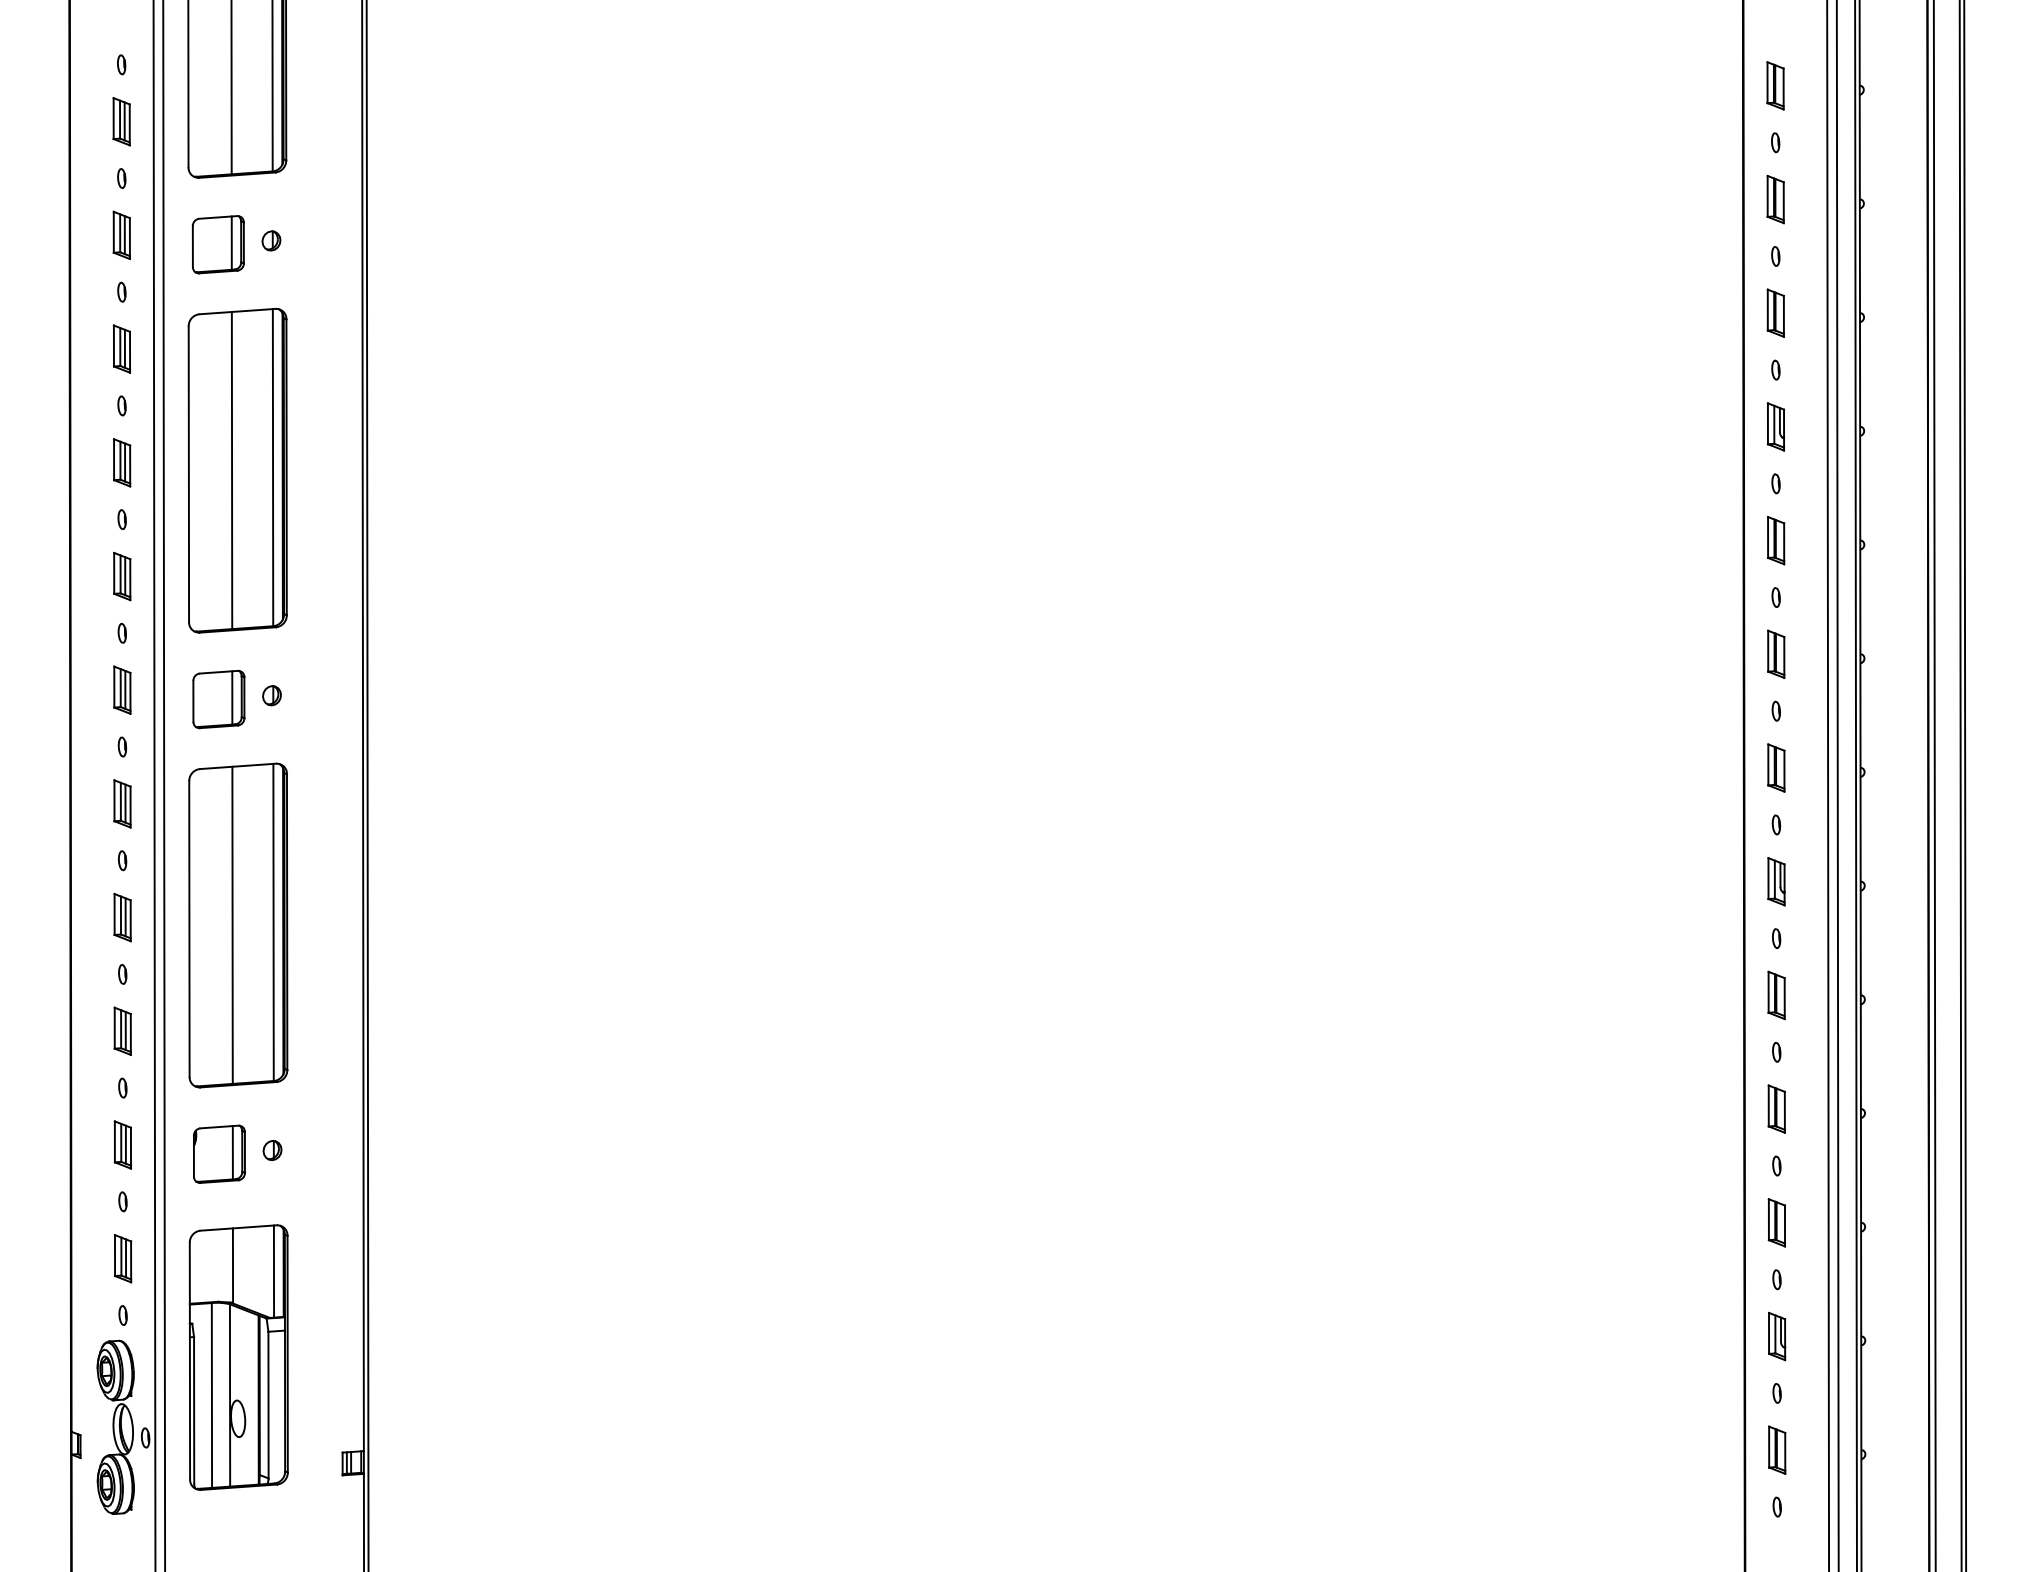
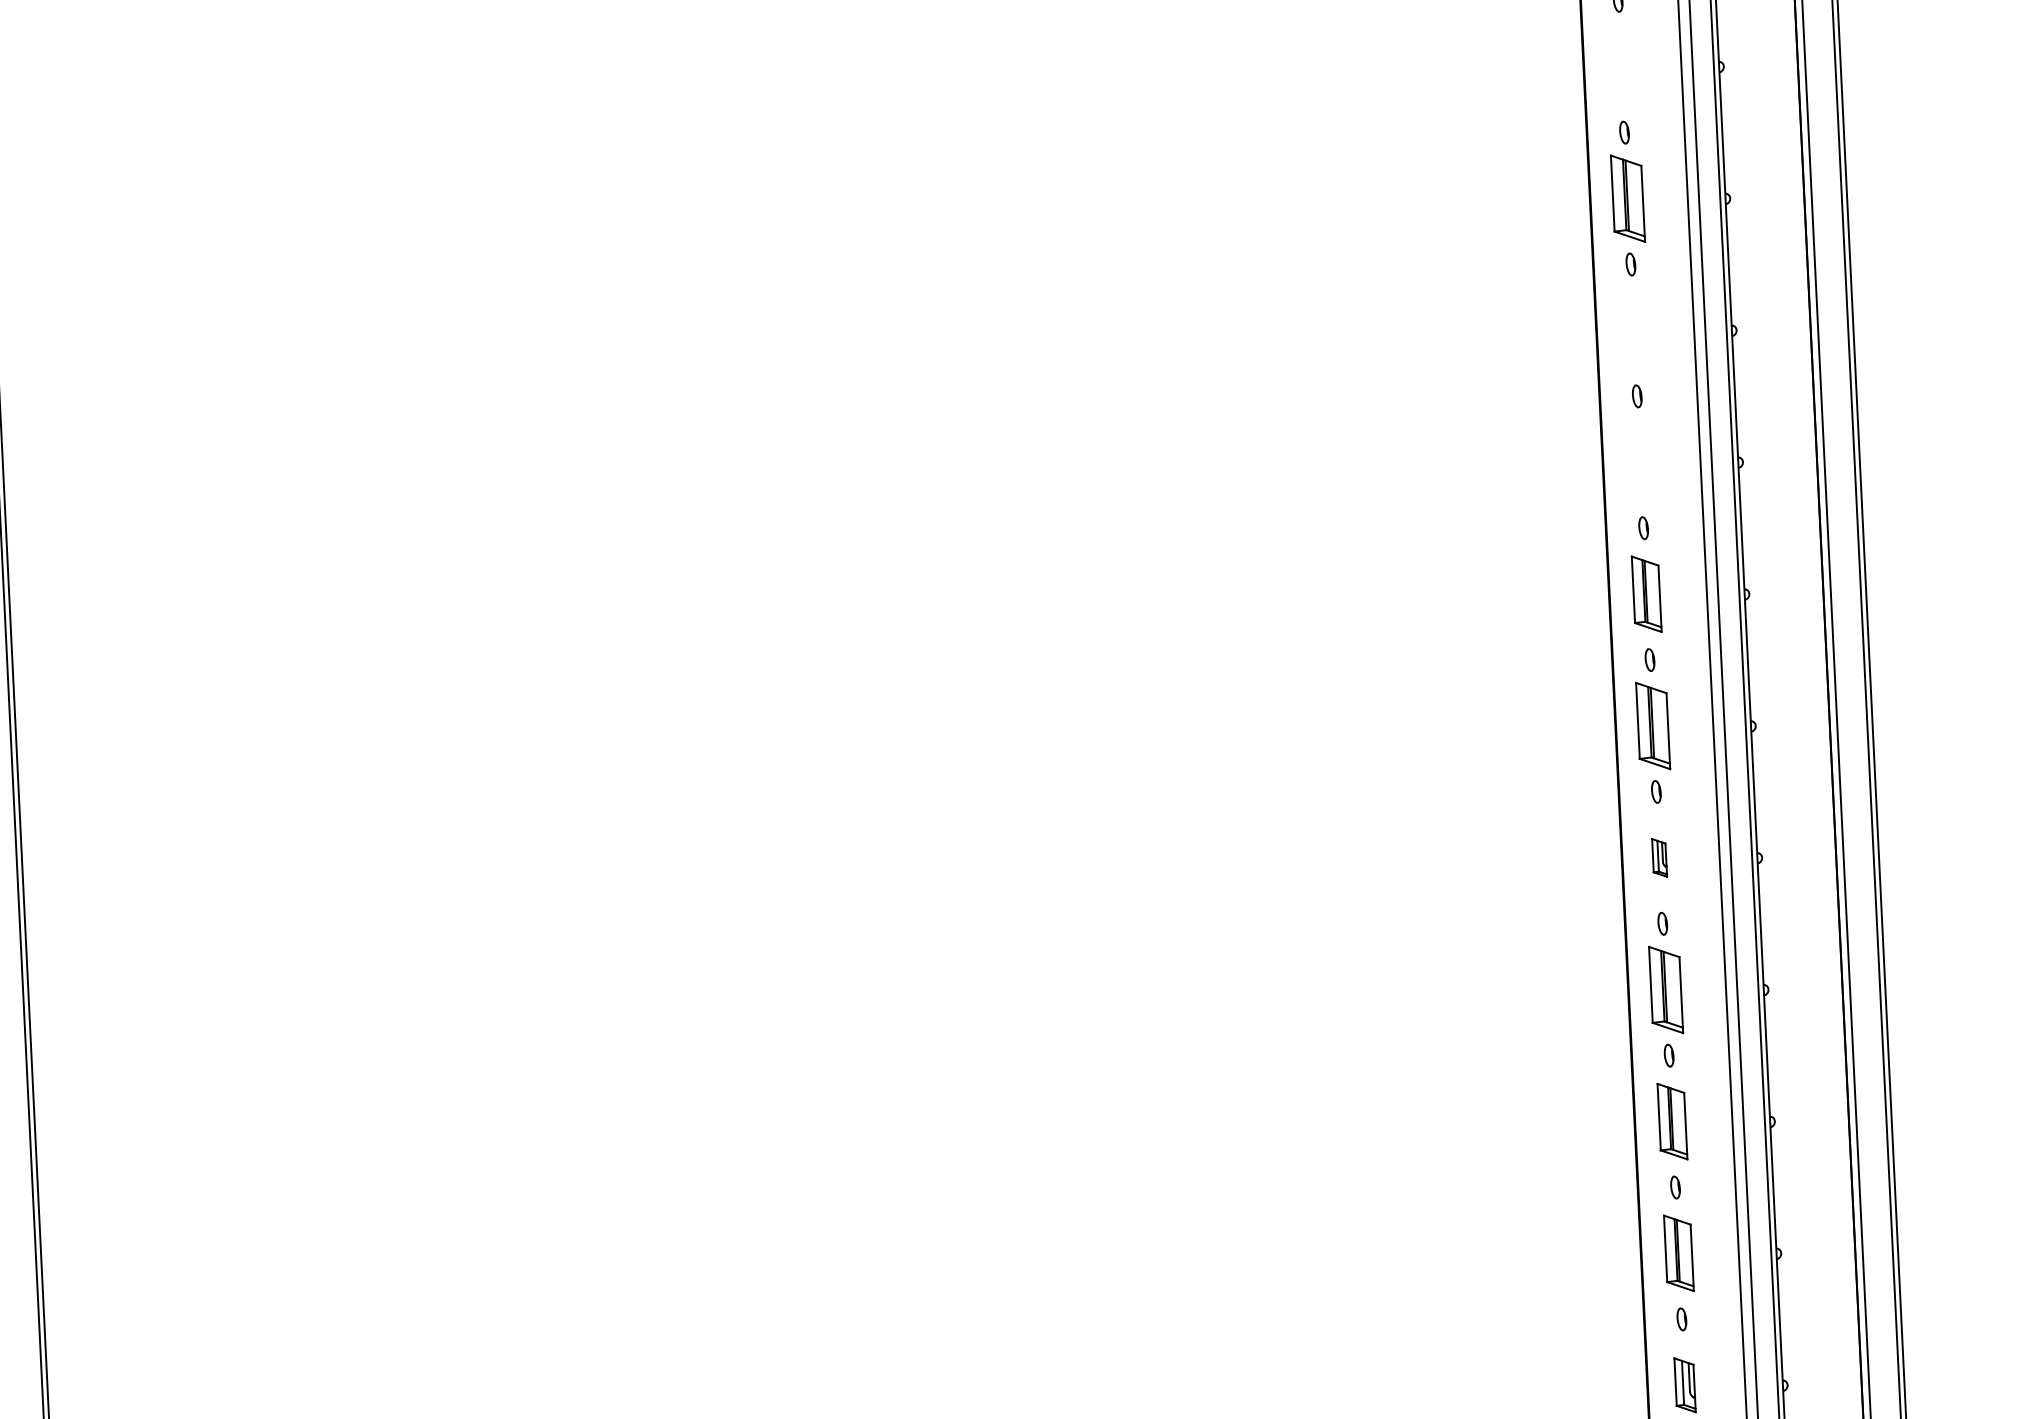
part: (1775, 199) -> (1621, 66), removed
part: (1775, 312) -> (1627, 197), size x1.6
part: (1775, 426) -> (1633, 329), removed
part: (1776, 540) -> (1640, 462), removed
part: (1776, 653) -> (1647, 593), size x1.4
part: (1776, 767) -> (1653, 725), size x1.6
part: (1776, 881) -> (1659, 857), size x0.7
part: (1776, 994) -> (1665, 988), size x1.6
part: (1776, 1108) -> (1671, 1120), size x1.4
part: (1776, 1222) -> (1678, 1253), size x1.4

